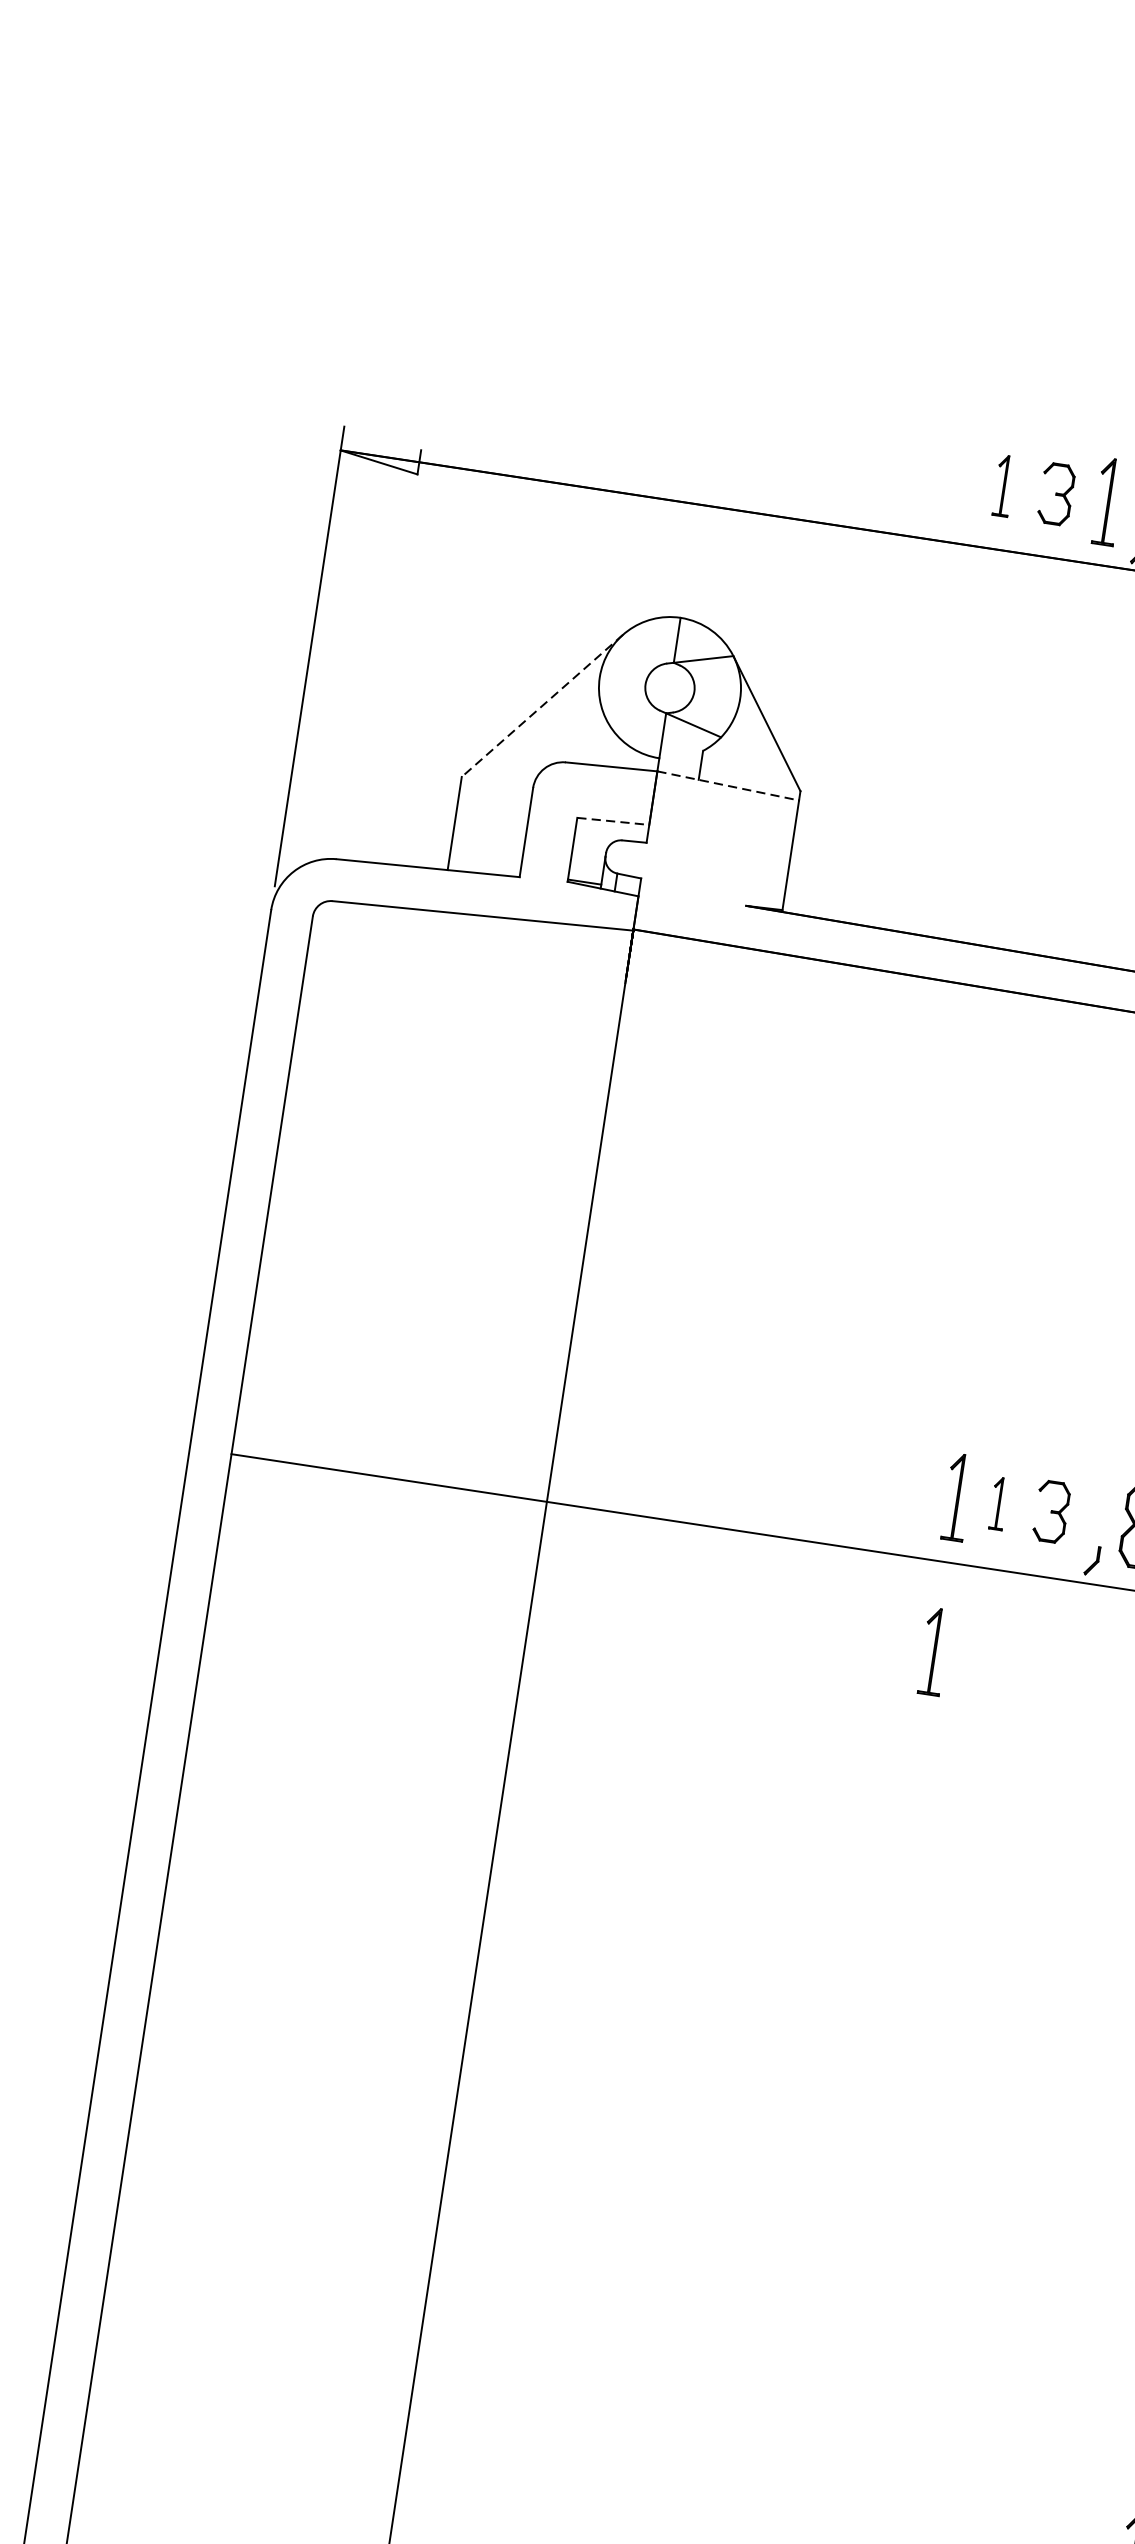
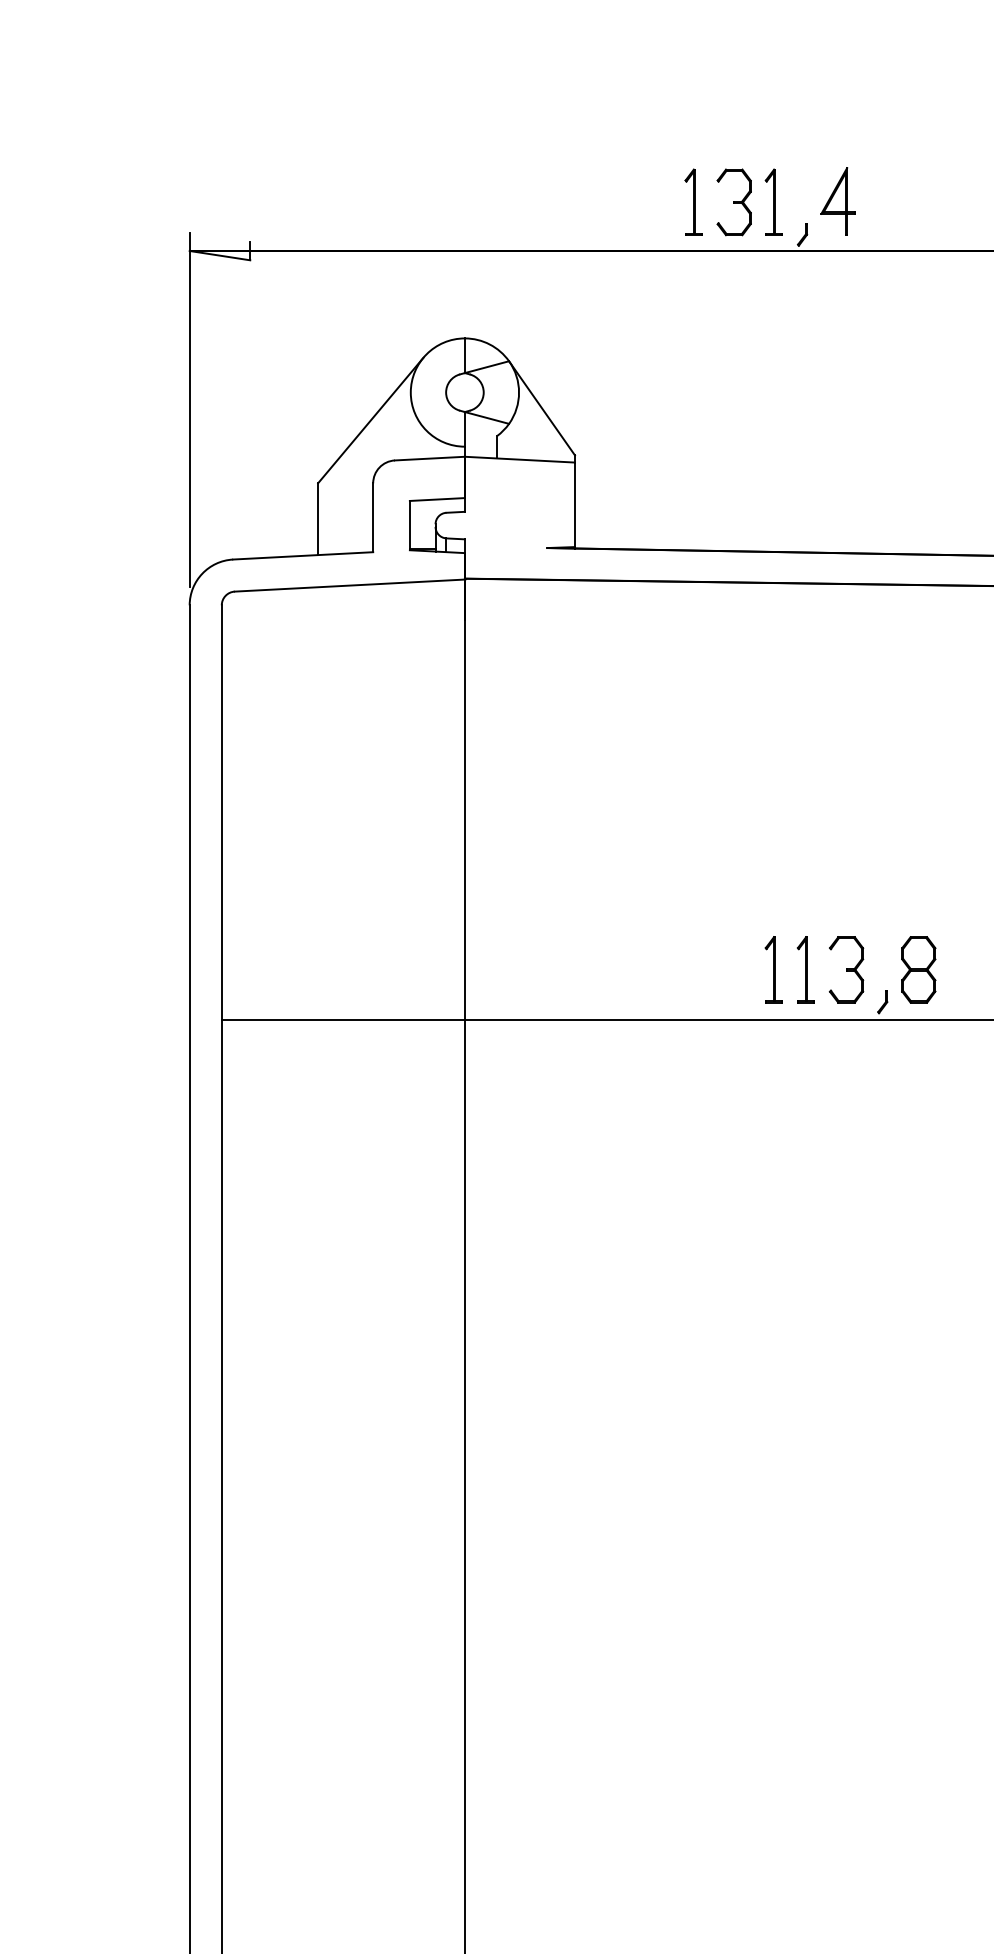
part: (1003, 485) -> (693, 201), size x1.43
part: (1055, 494) -> (733, 202), size x1.43
line: (542, 705) -> (370, 420), dashed -> solid
line: (728, 785) -> (520, 459), dashed -> solid
line: (613, 821) -> (437, 499), dashed -> solid
part: (998, 1503) -> (805, 969), size x1.67
part: (1051, 1511) -> (846, 969), size x1.43
part: (933, 1651) -> (773, 1088), removed

